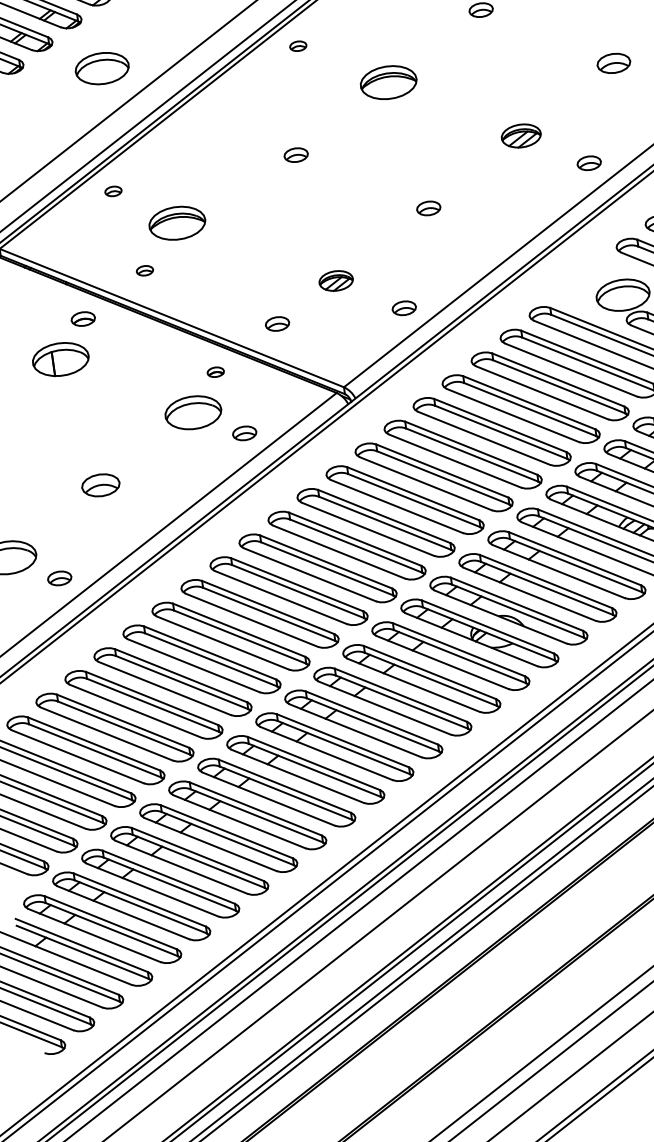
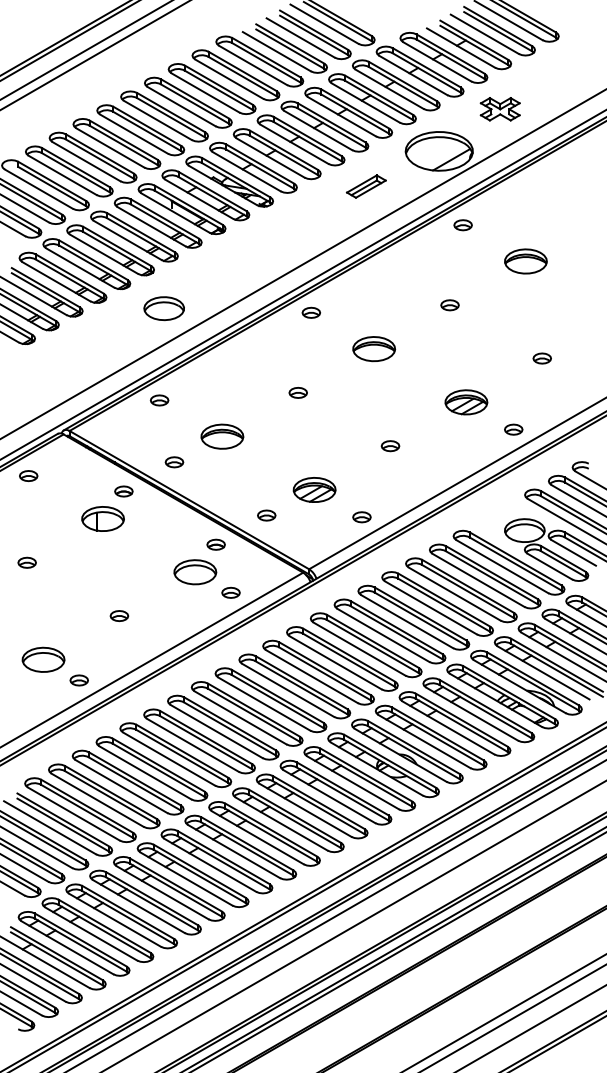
part: (297, 46) -> (310, 312), size x1.43
part: (612, 63) -> (541, 358), size x0.71
part: (521, 136) -> (466, 402), size x1.43
part: (113, 191) -> (159, 400), size x1.43
part: (177, 222) -> (222, 436), moved
part: (144, 270) -> (174, 462), size x1.43
part: (336, 280) -> (314, 489), size x1.67
part: (214, 372) -> (215, 544), size x1.43
part: (100, 484) -> (119, 615), size x0.62

